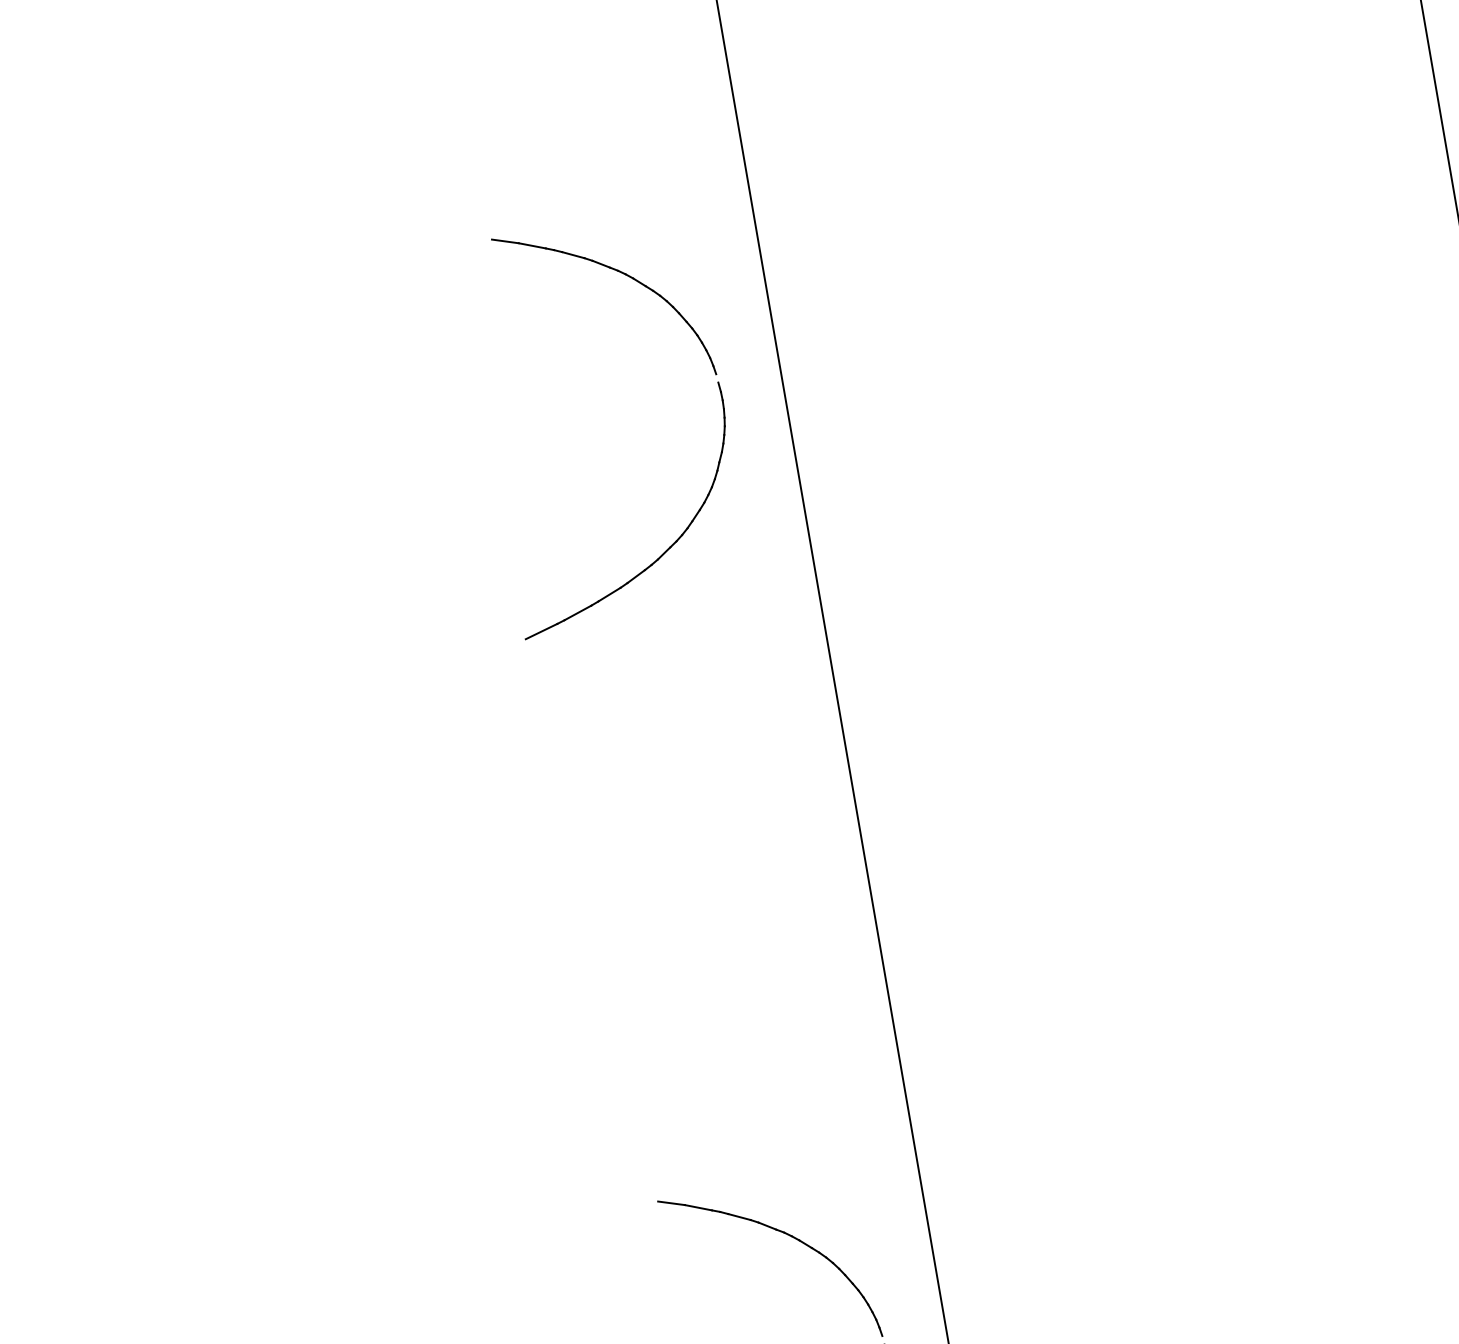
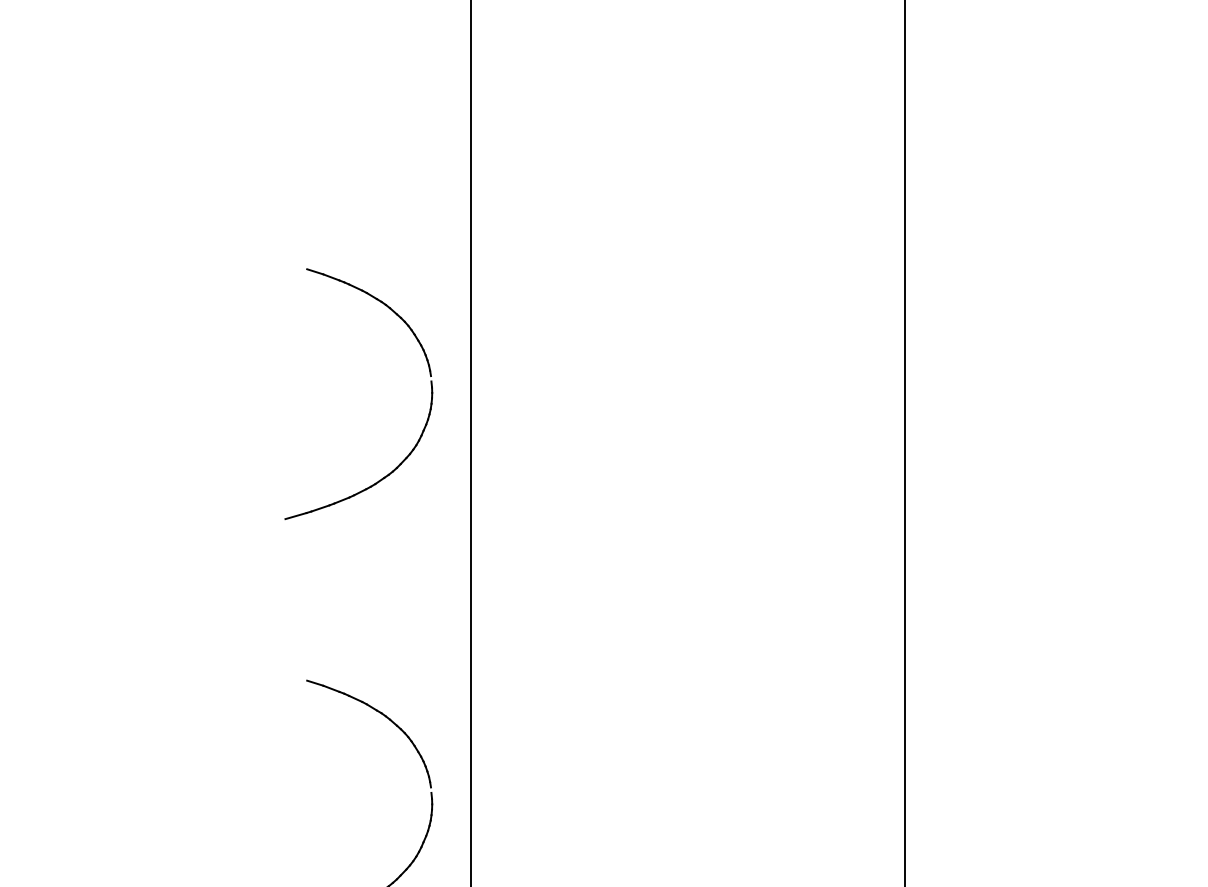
part: (722, 414) -> (430, 401), moved

